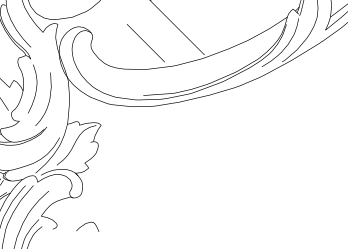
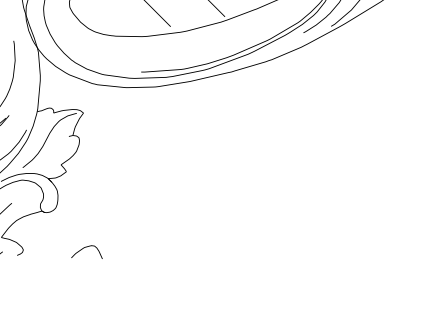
curve: (85, 224) -> (83, 248), moved

